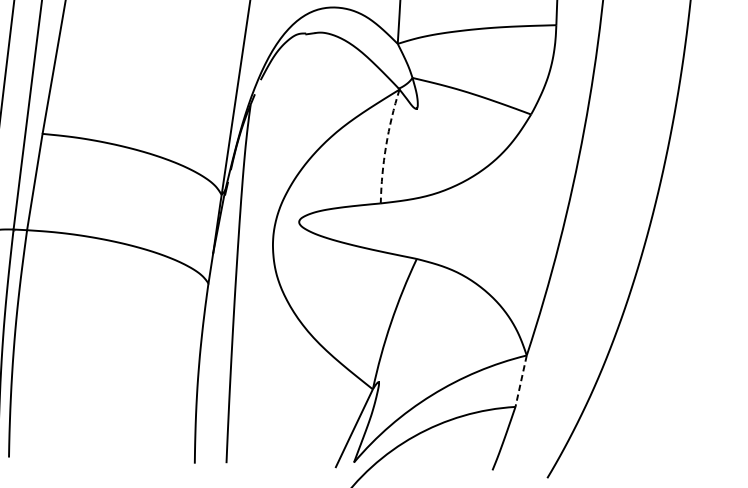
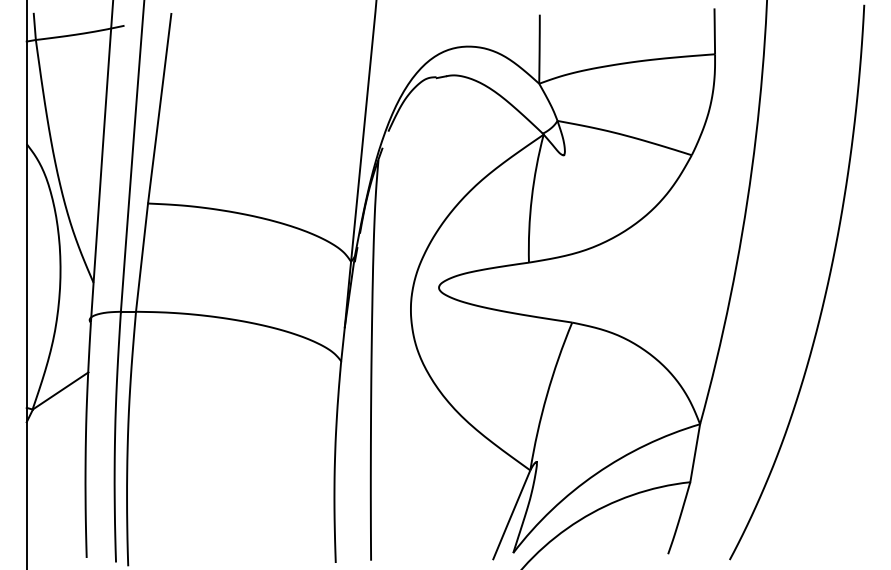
arc: (385, 146) -> (531, 198), dashed -> solid
line: (521, 381) -> (695, 453), dashed -> solid

